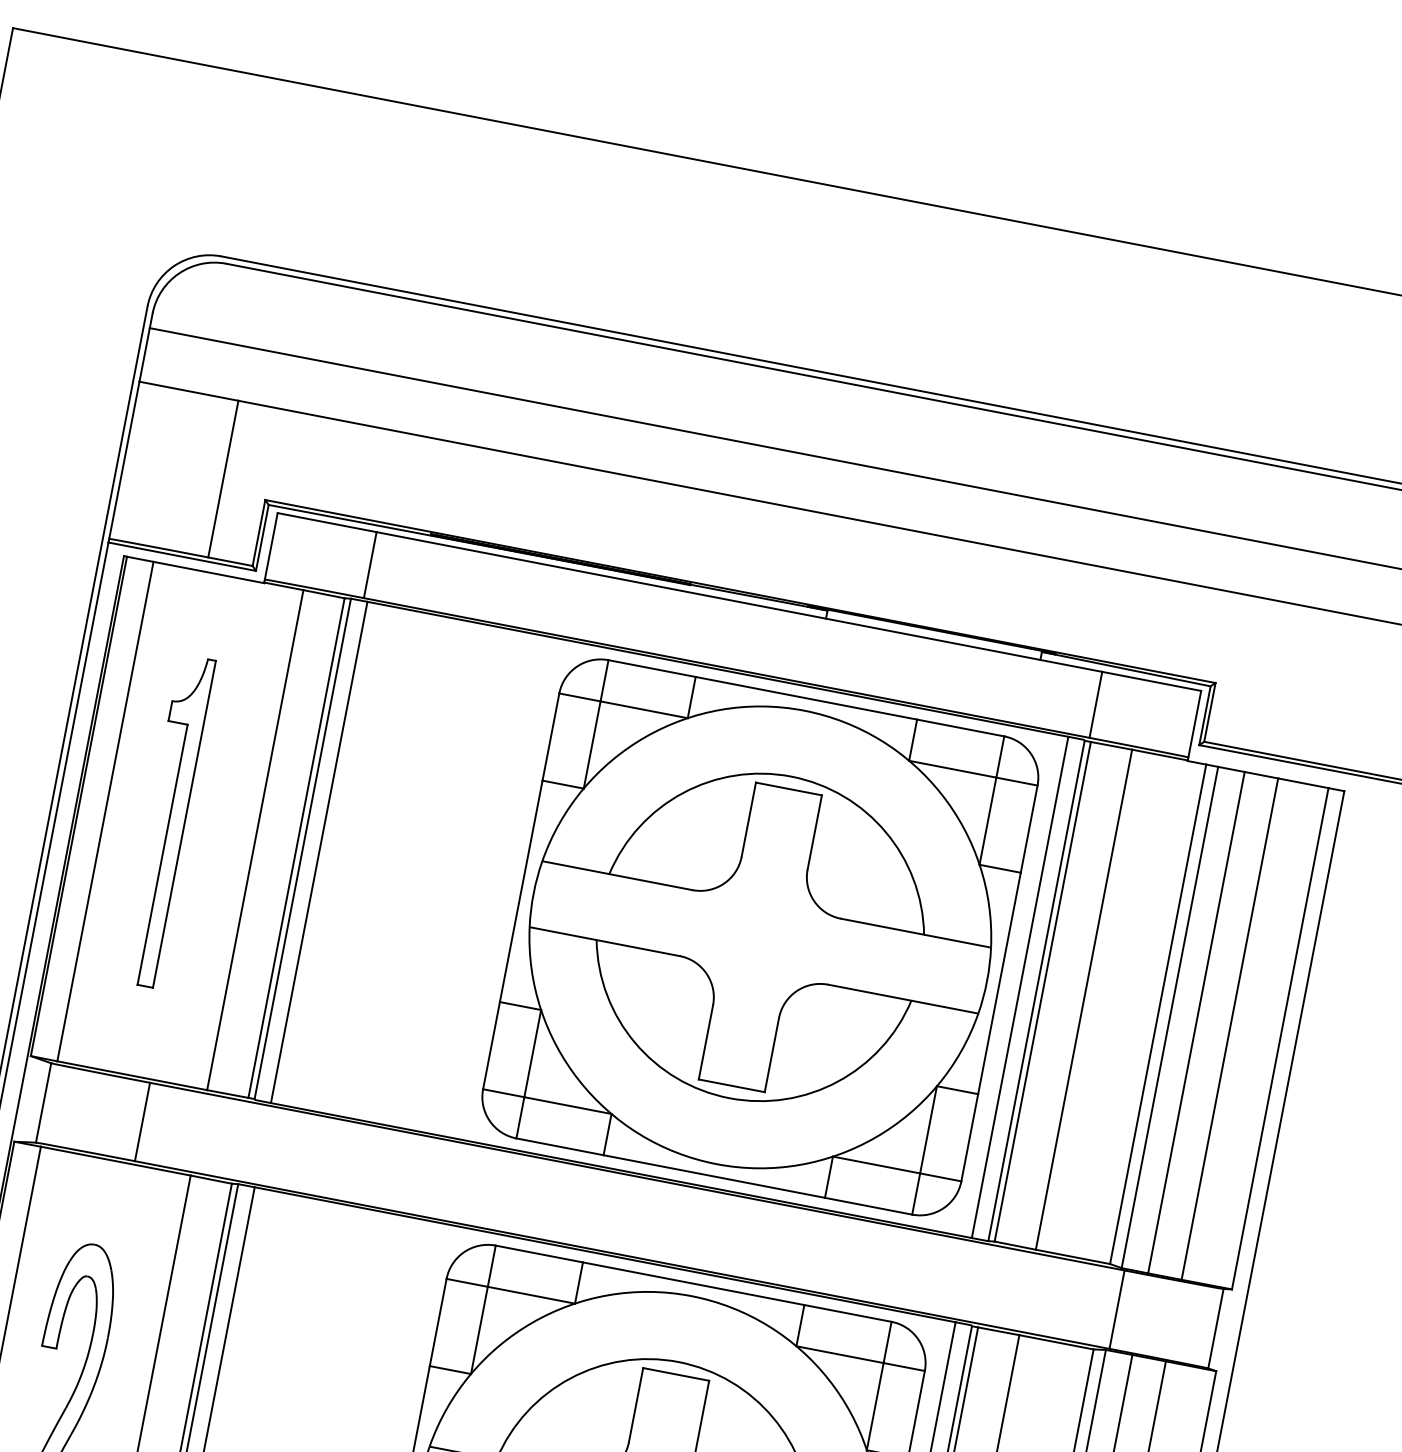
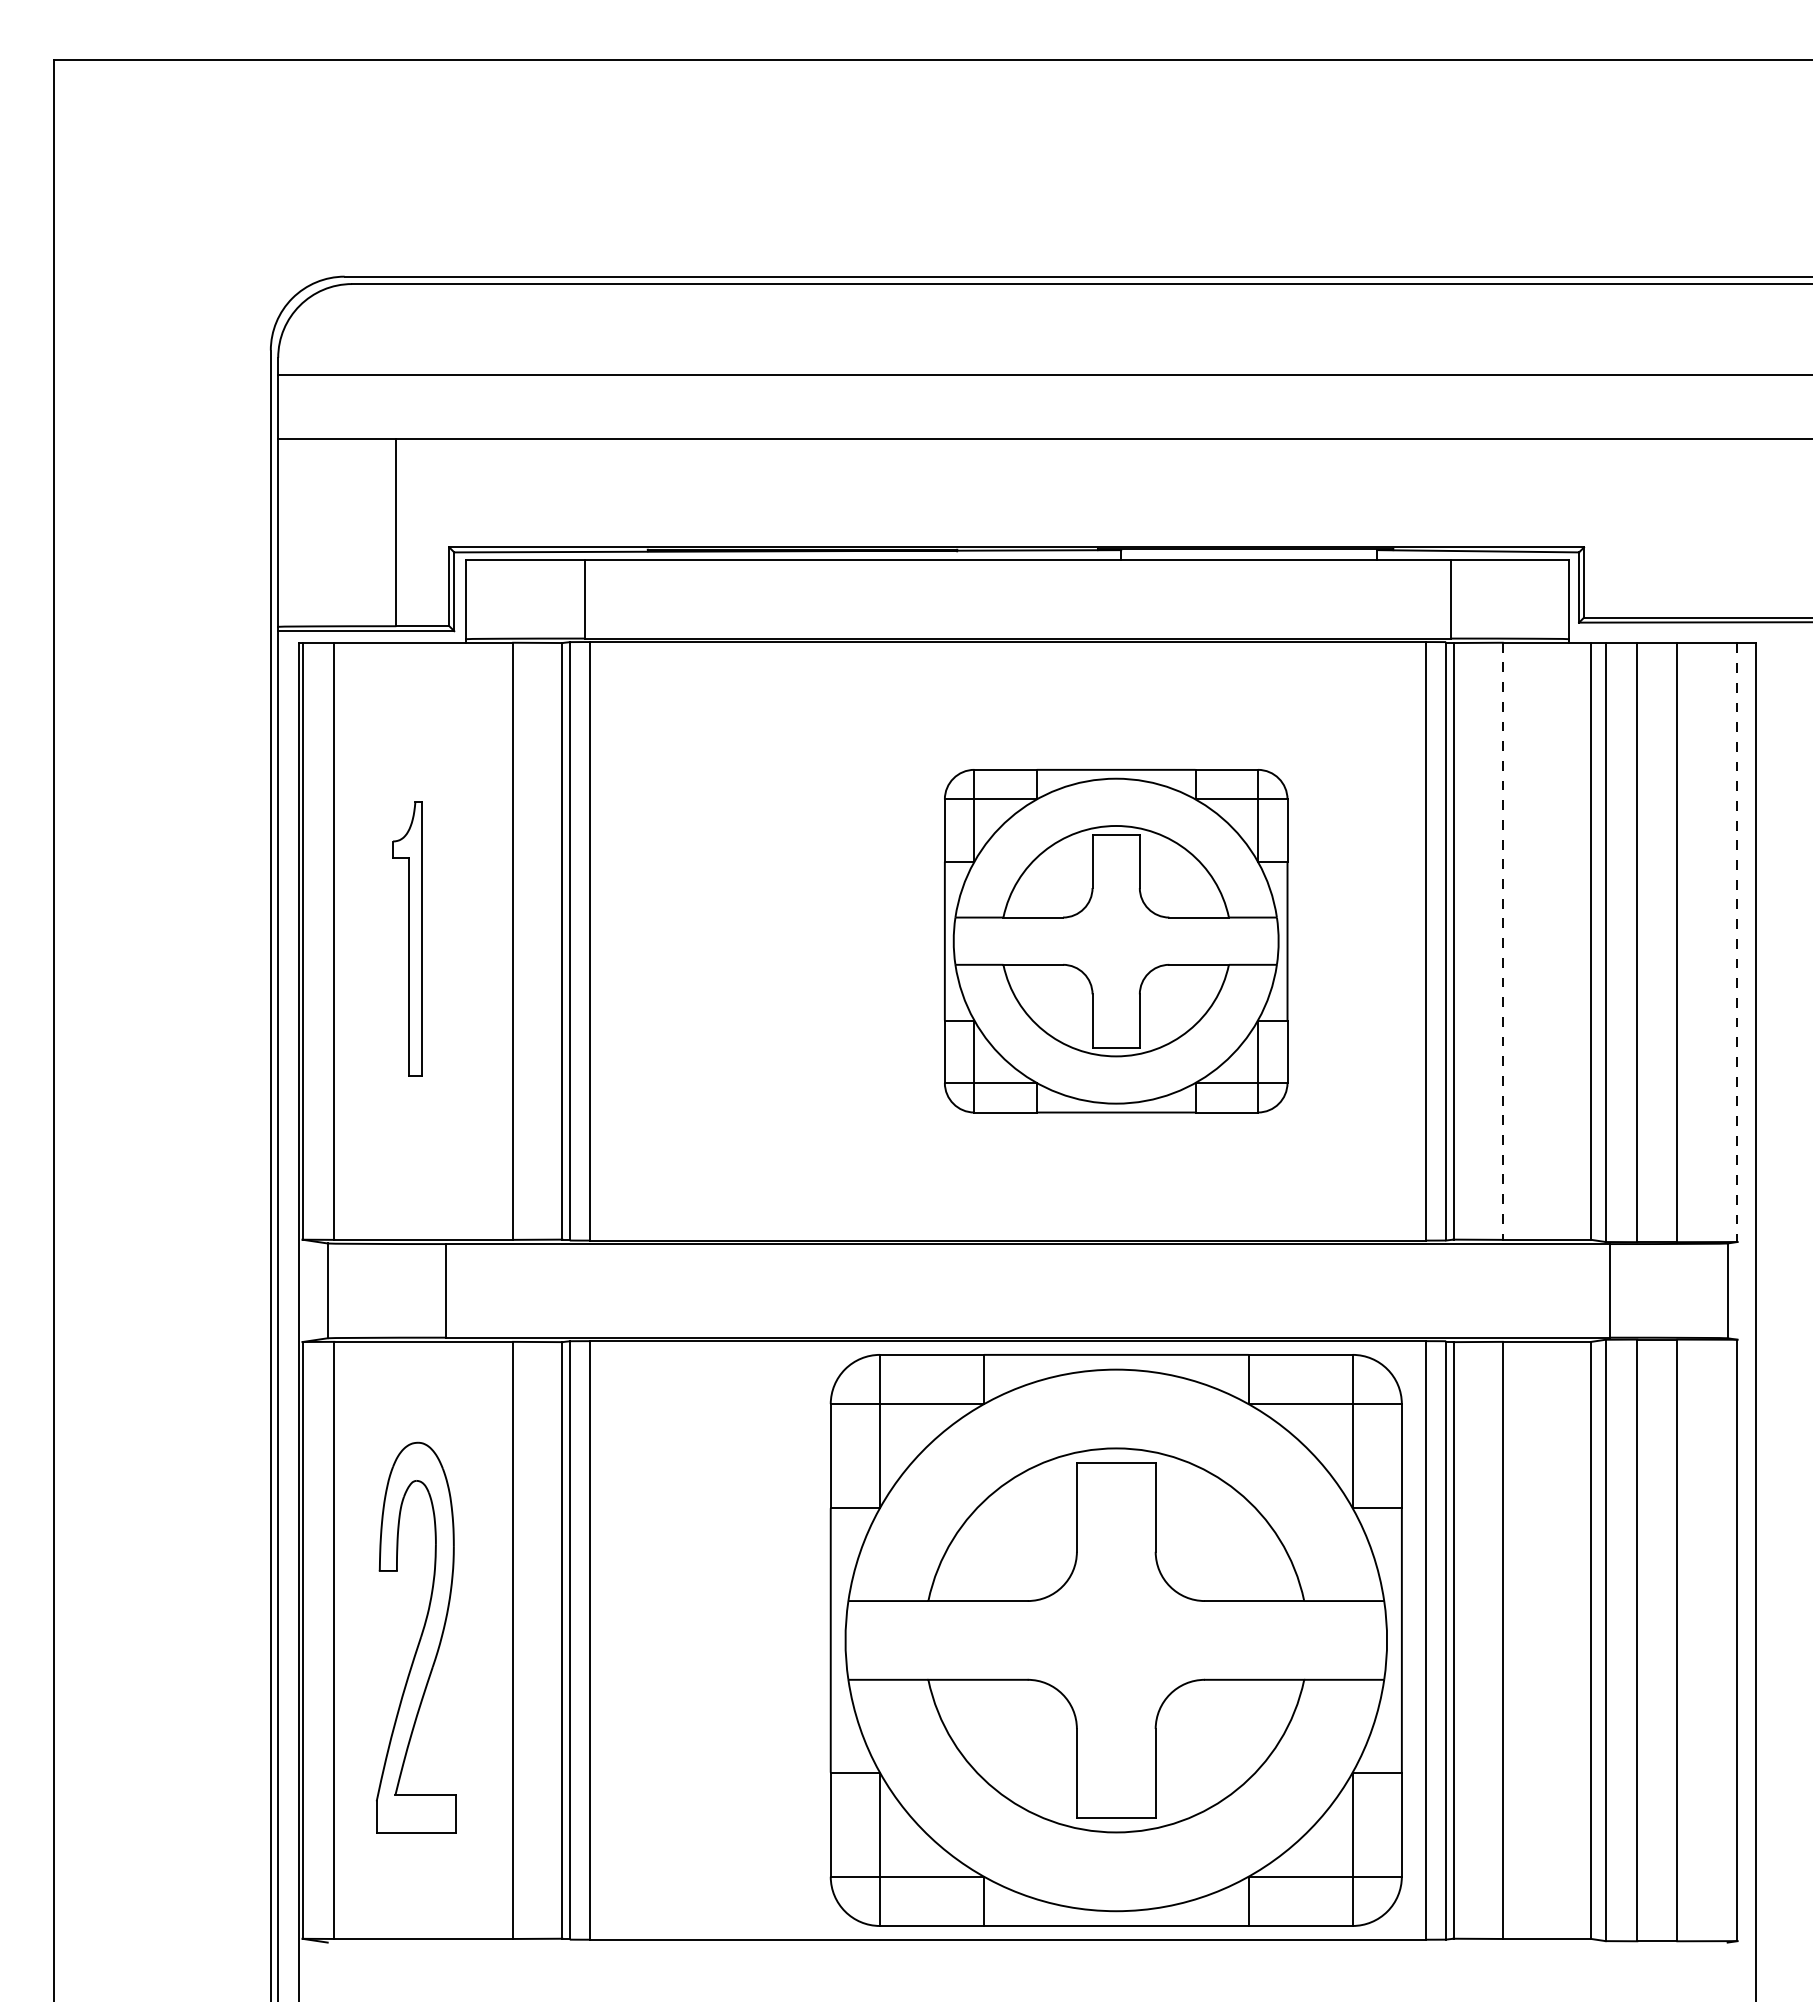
part: (167, 820) -> (407, 938), size x0.7
part: (759, 936) -> (1115, 940), size x0.6
line: (1083, 999) -> (1502, 941), solid -> dashed
line: (1280, 1039) -> (1737, 943), solid -> dashed

